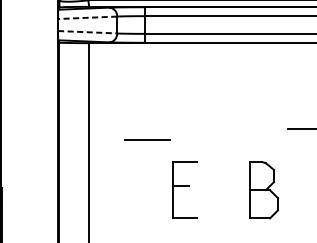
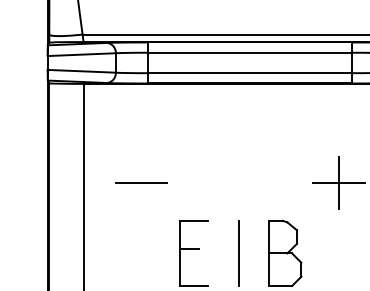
line: (87, 17) -> (81, 54), dashed -> solid
line: (88, 32) -> (82, 71), dashed -> solid
line: (311, 128) -> (339, 182), added
line: (147, 139) -> (141, 182), moved
line: (224, 190) -> (239, 253), added

